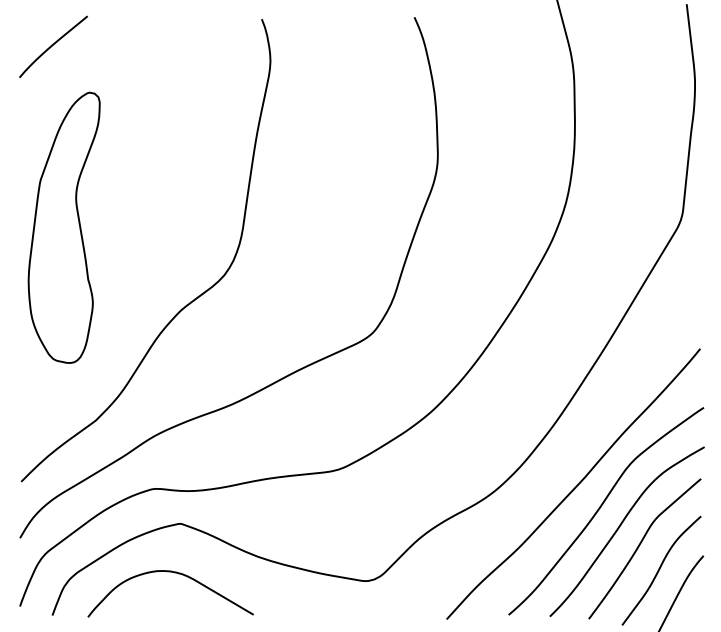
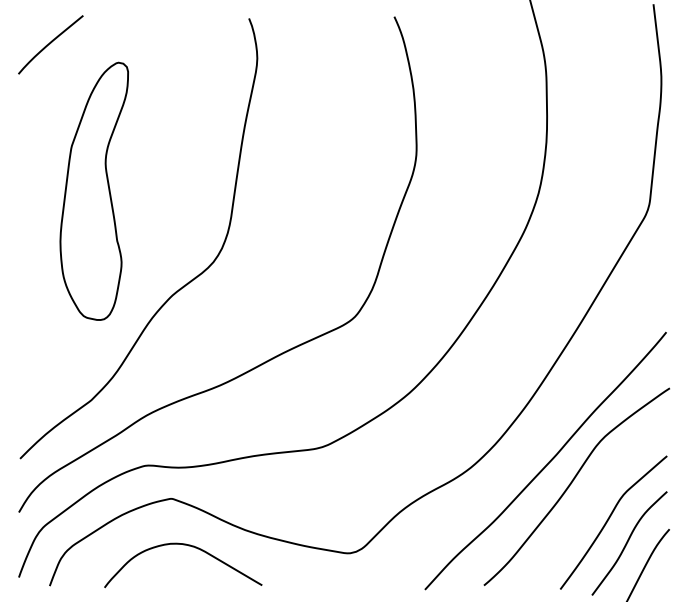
part: (63, 227) -> (93, 191), moved
curve: (619, 528) -> (589, 503), removed
curve: (174, 573) -> (186, 546), moved

